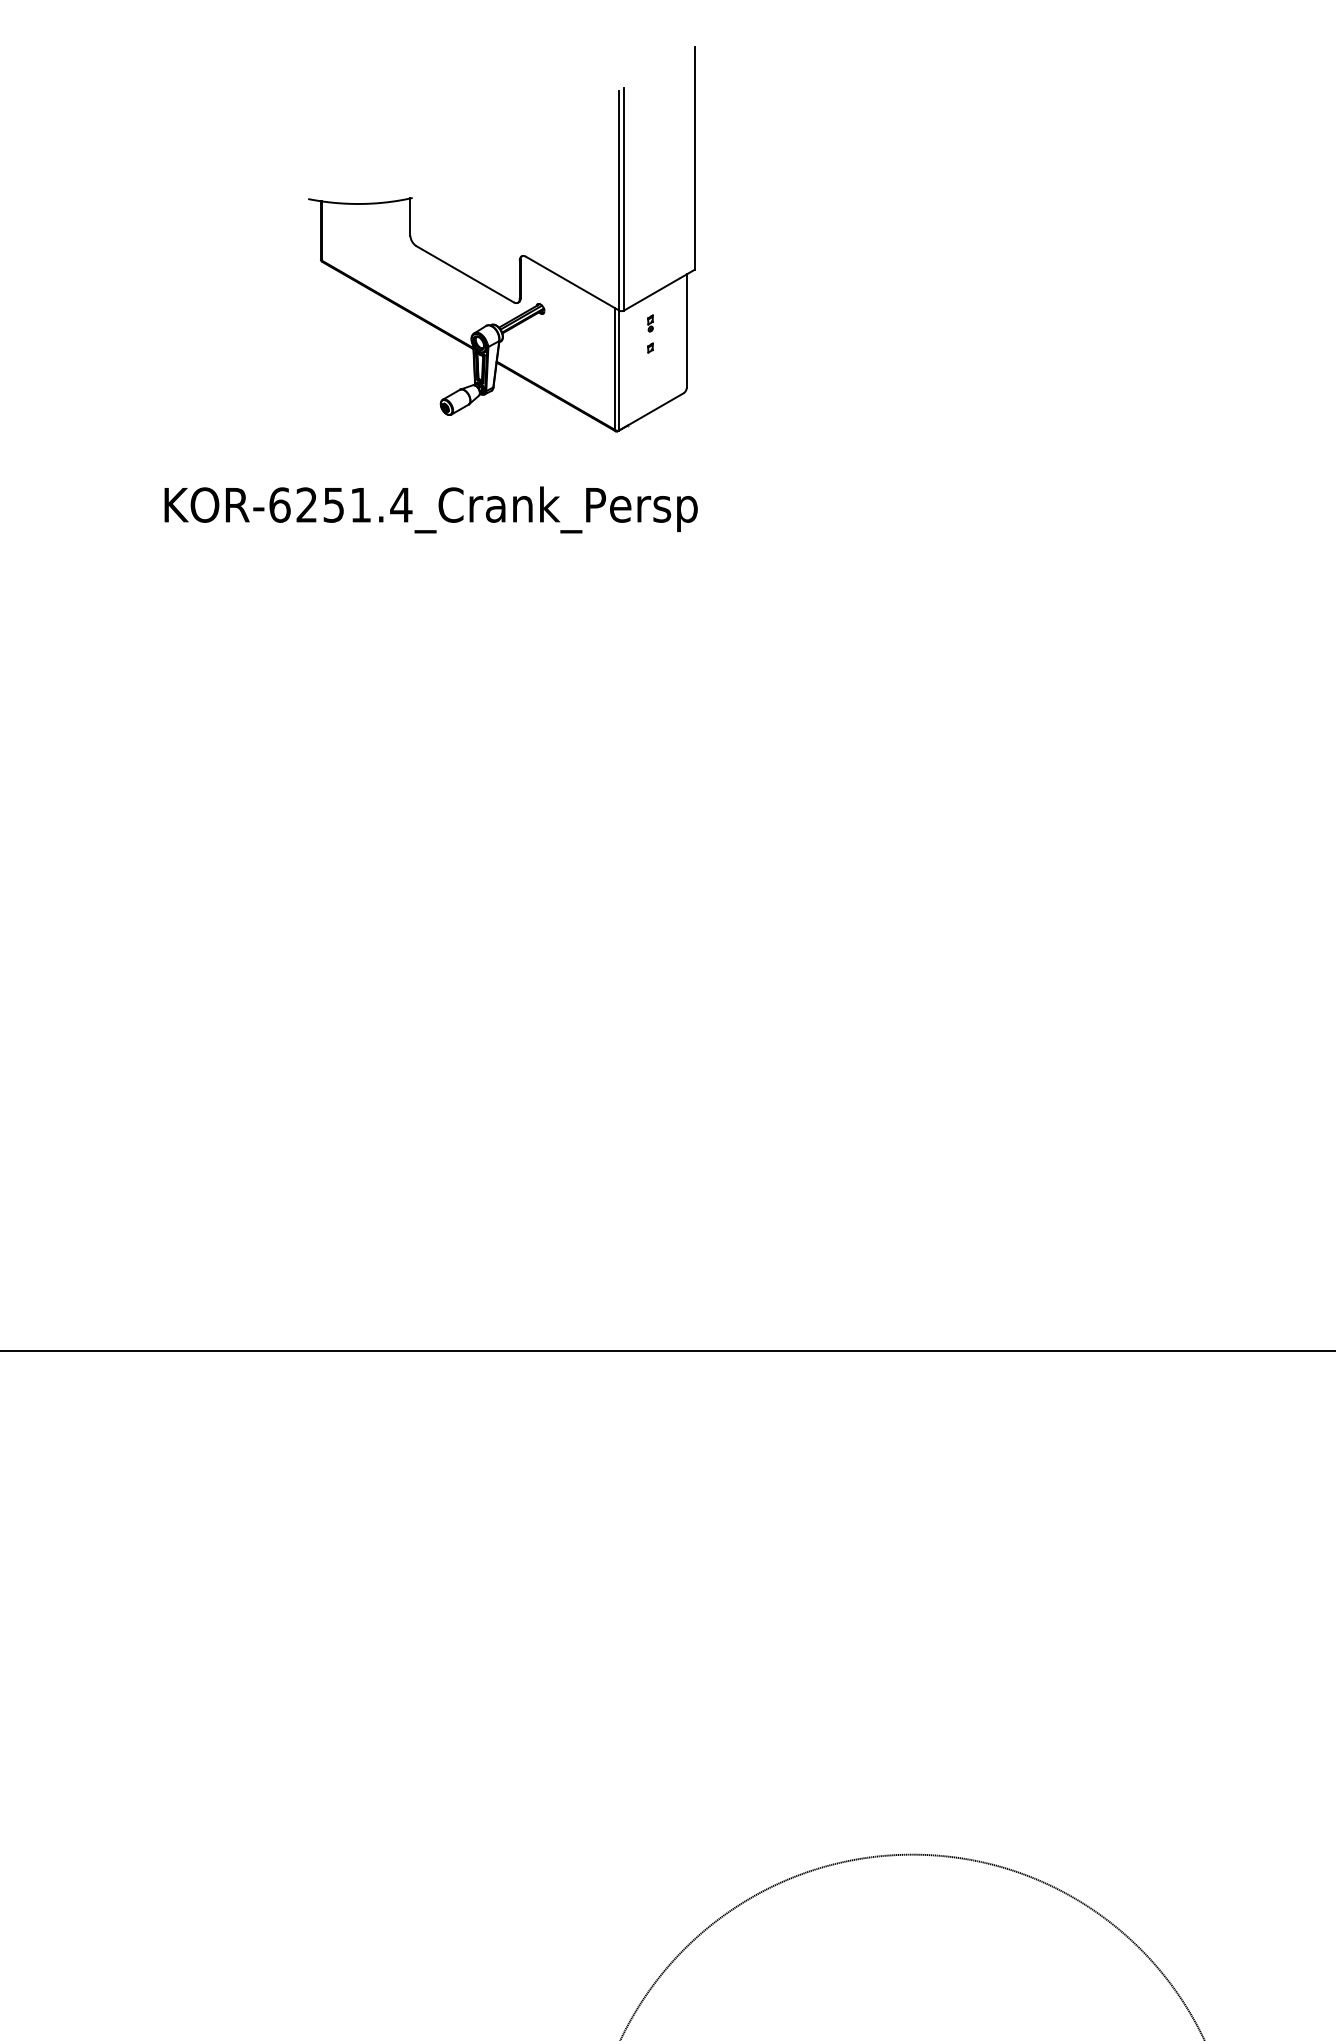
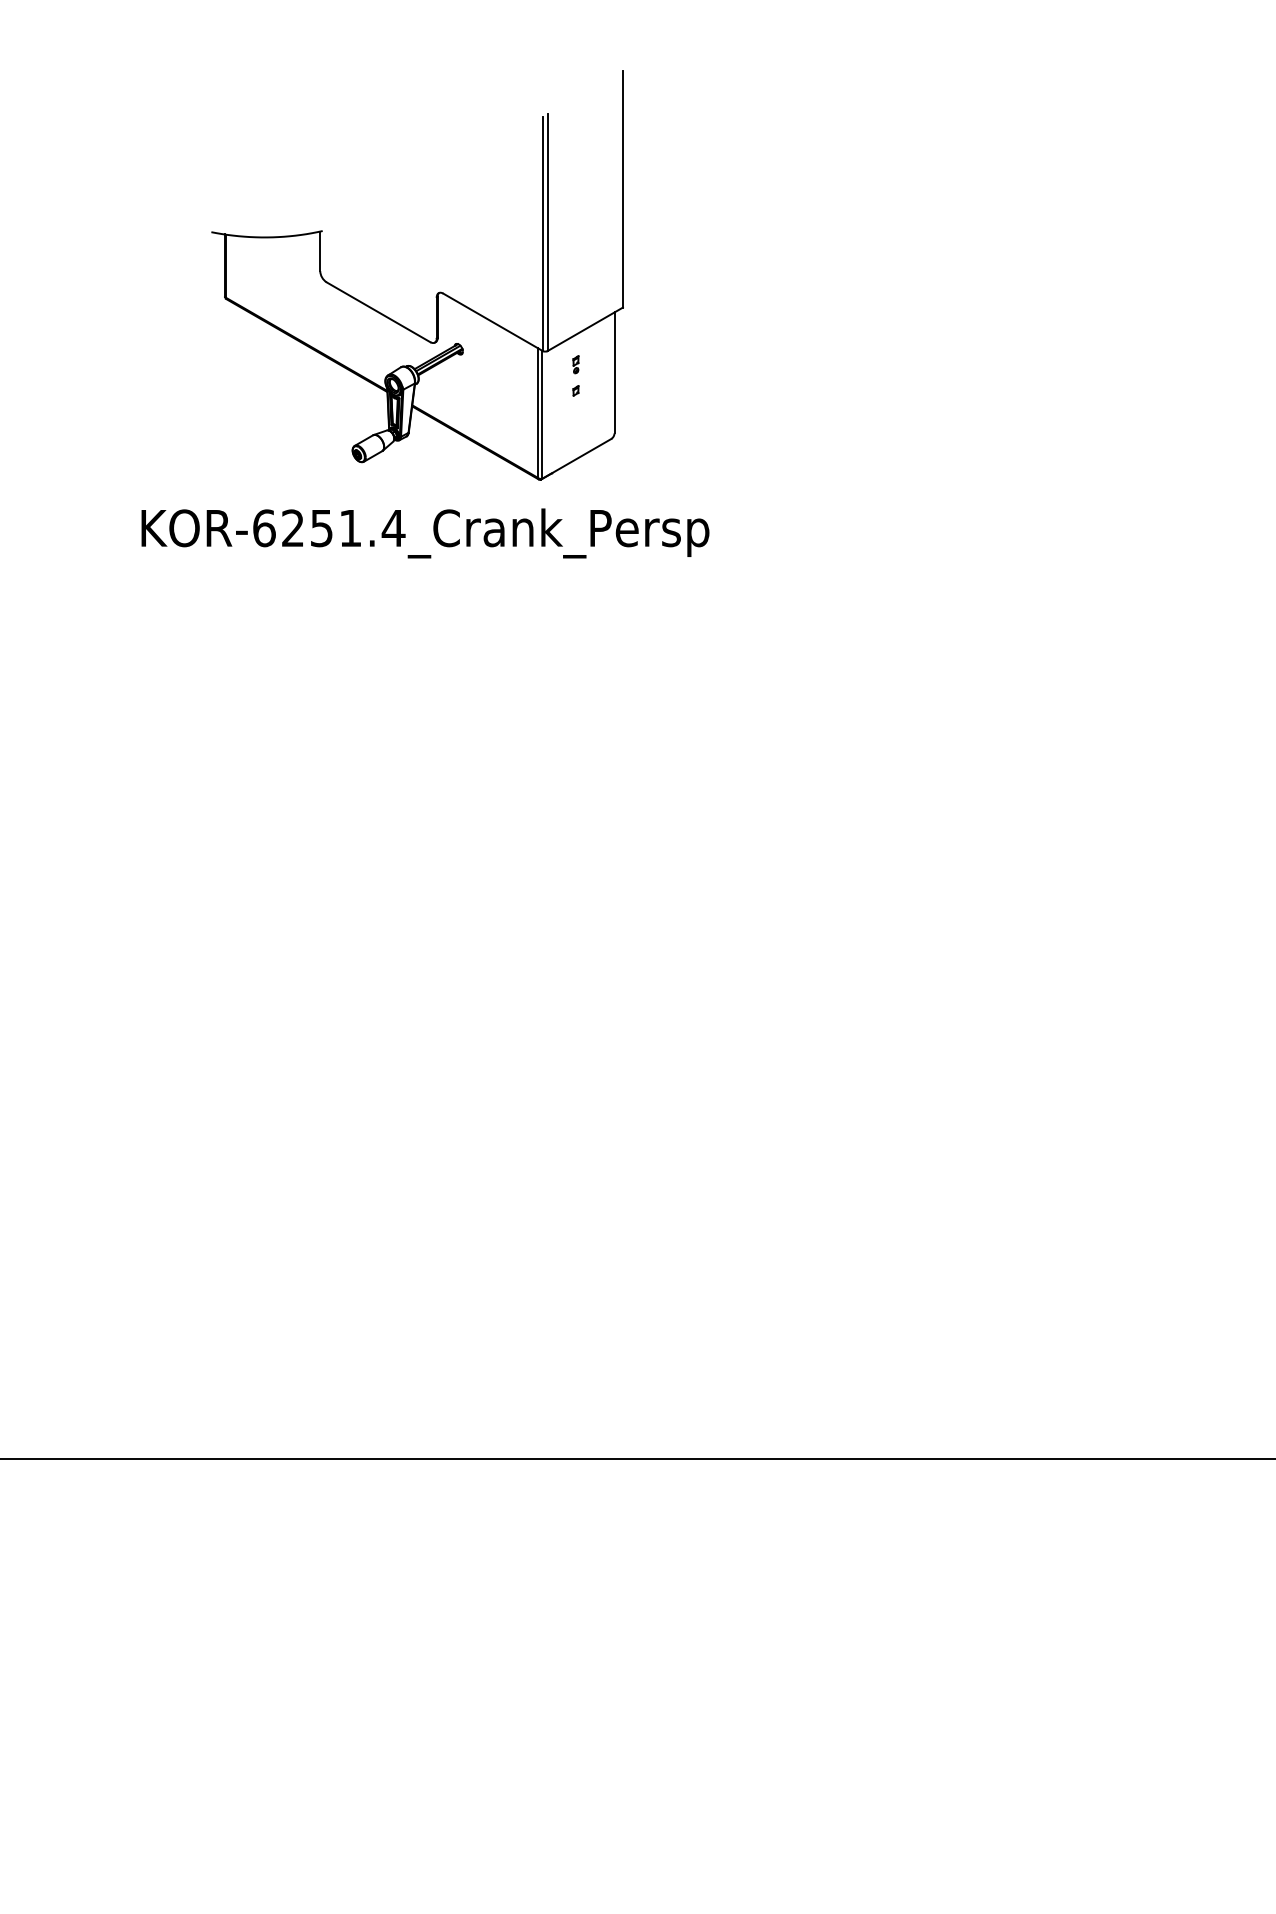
text: (430, 509) -> (424, 532), moved

